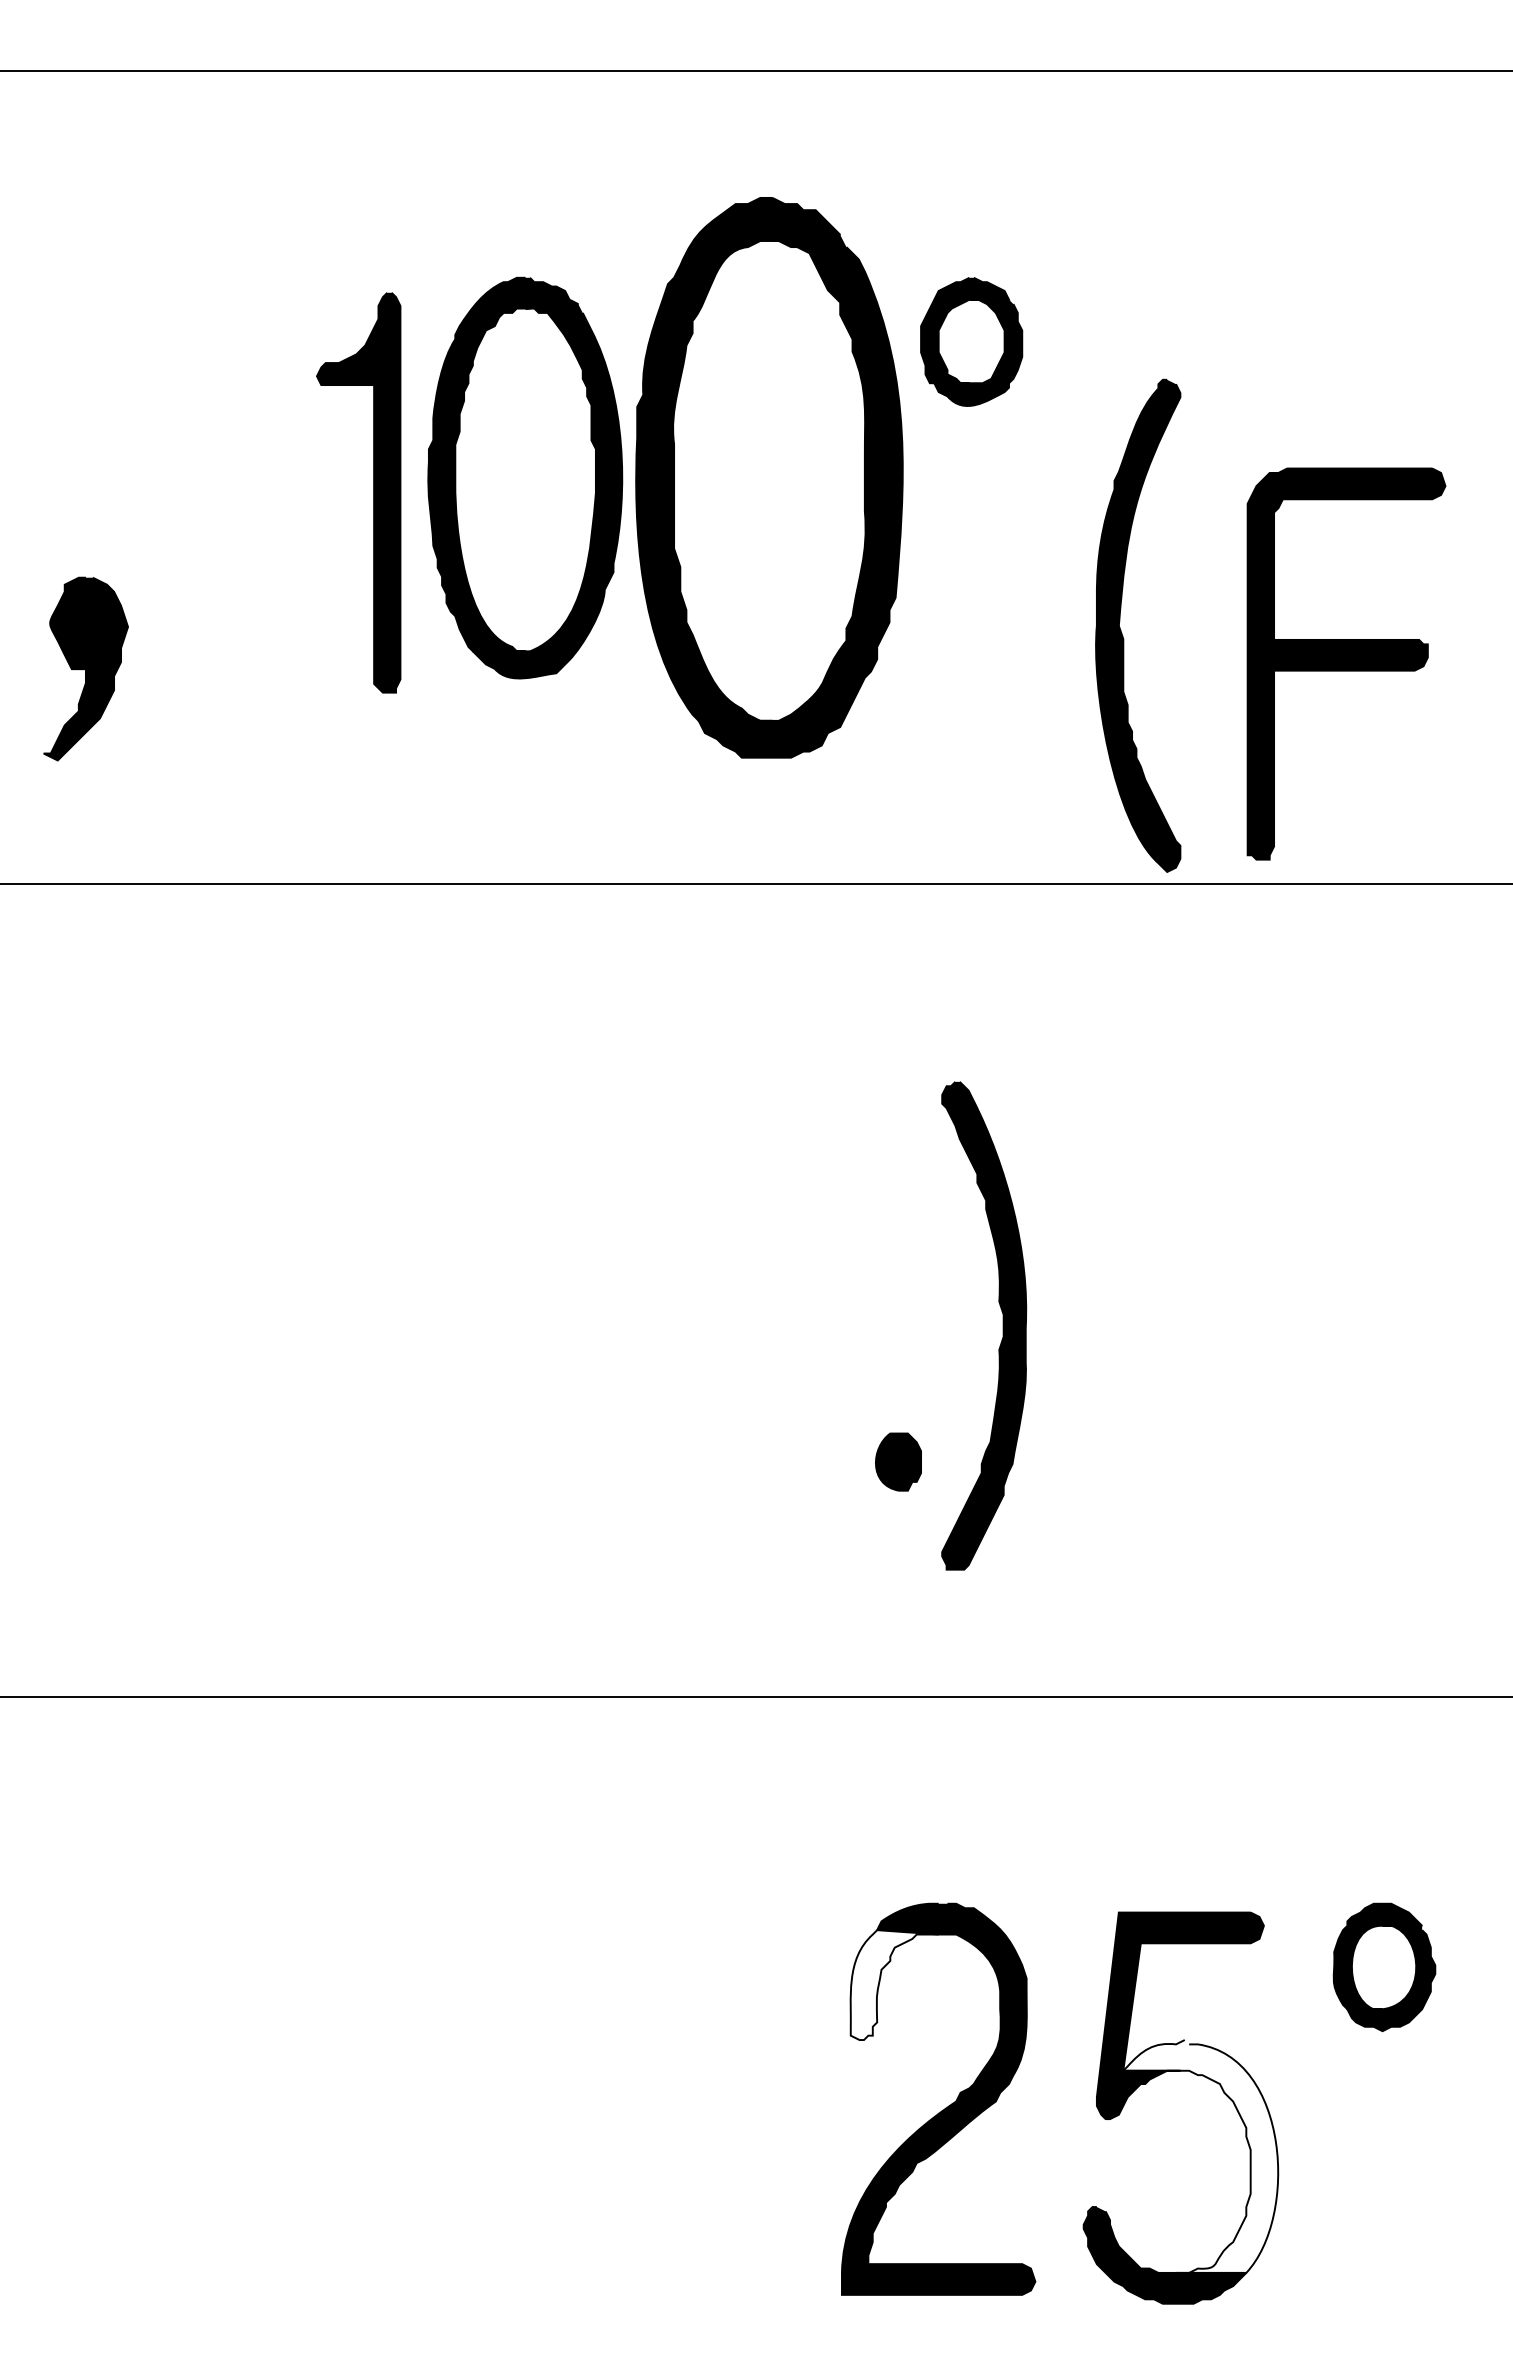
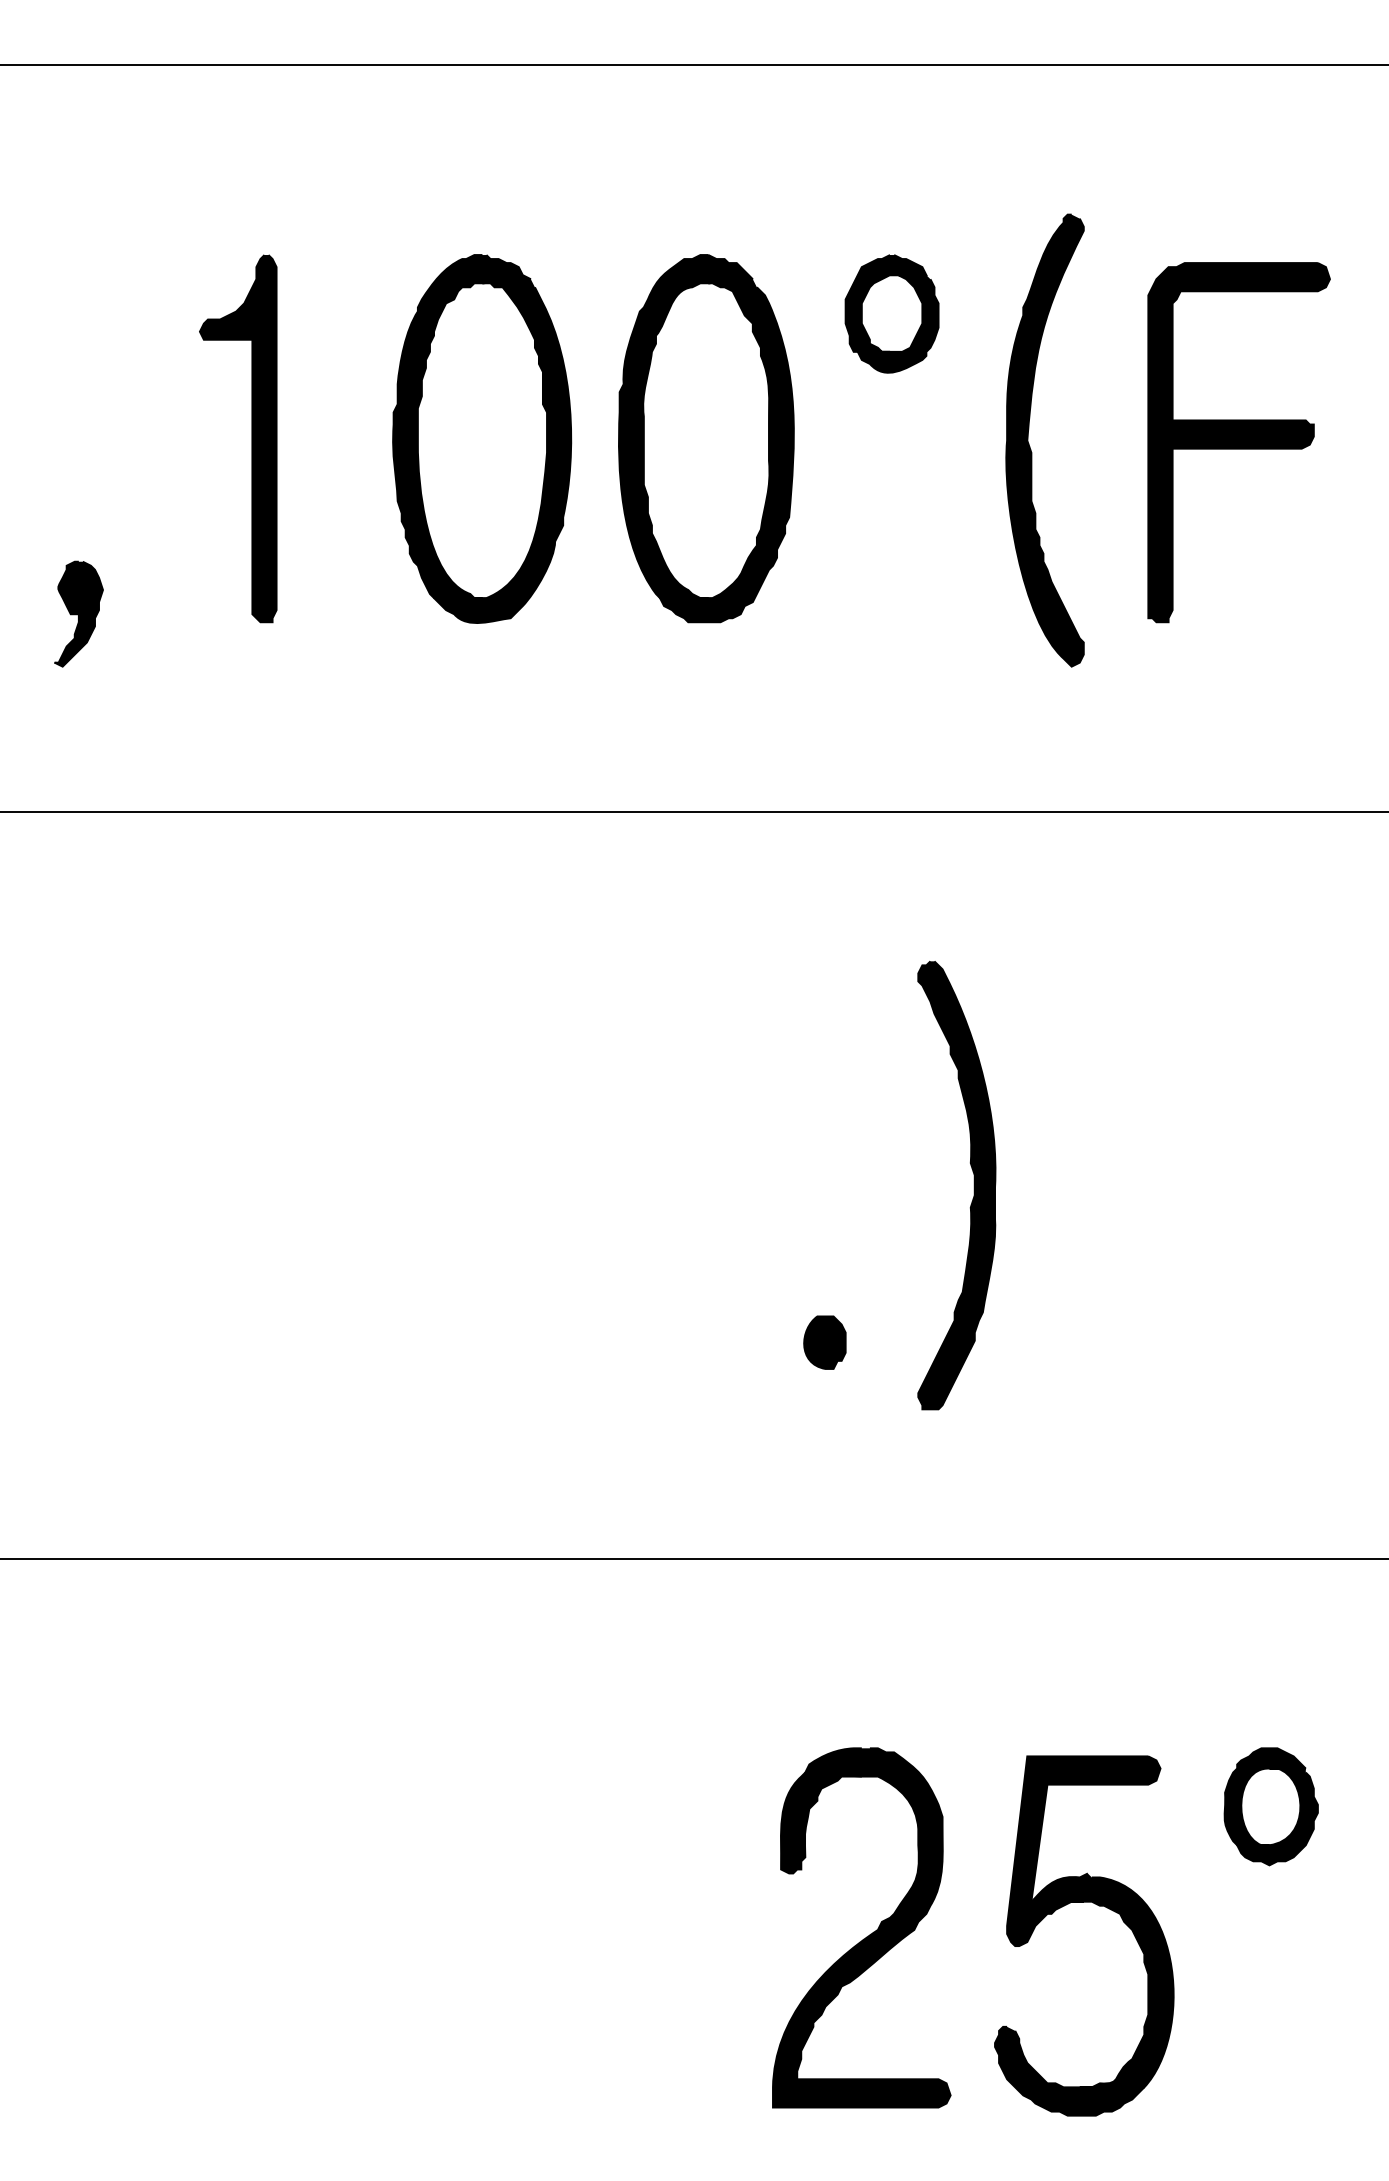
part: (769, 477) -> (706, 438), size x0.71
part: (373, 492) -> (251, 438), moved
part: (1121, 630) -> (1029, 444), moved
part: (1346, 663) -> (1239, 442), moved
part: (86, 668) -> (79, 613), size x0.62
part: (1002, 1325) -> (973, 1185), moved
fill: (894, 1985) -> (821, 1823), added
fill: (1200, 2156) -> (1102, 1980), added

